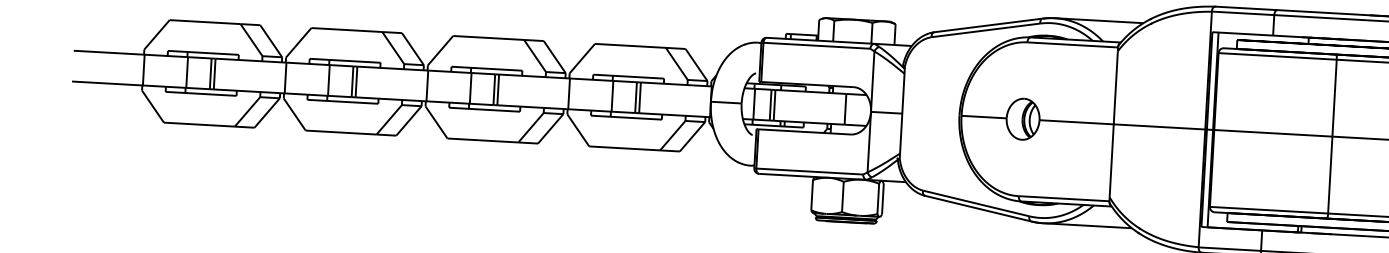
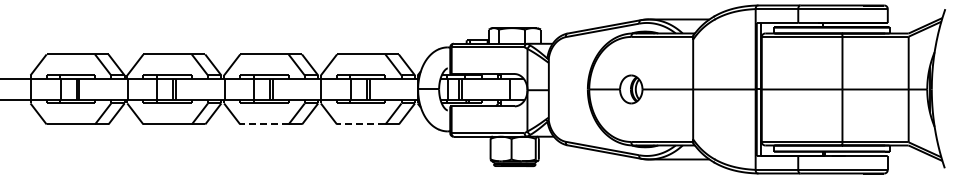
line: (481, 140) -> (263, 124), solid -> dashed
line: (623, 148) -> (360, 124), solid -> dashed

